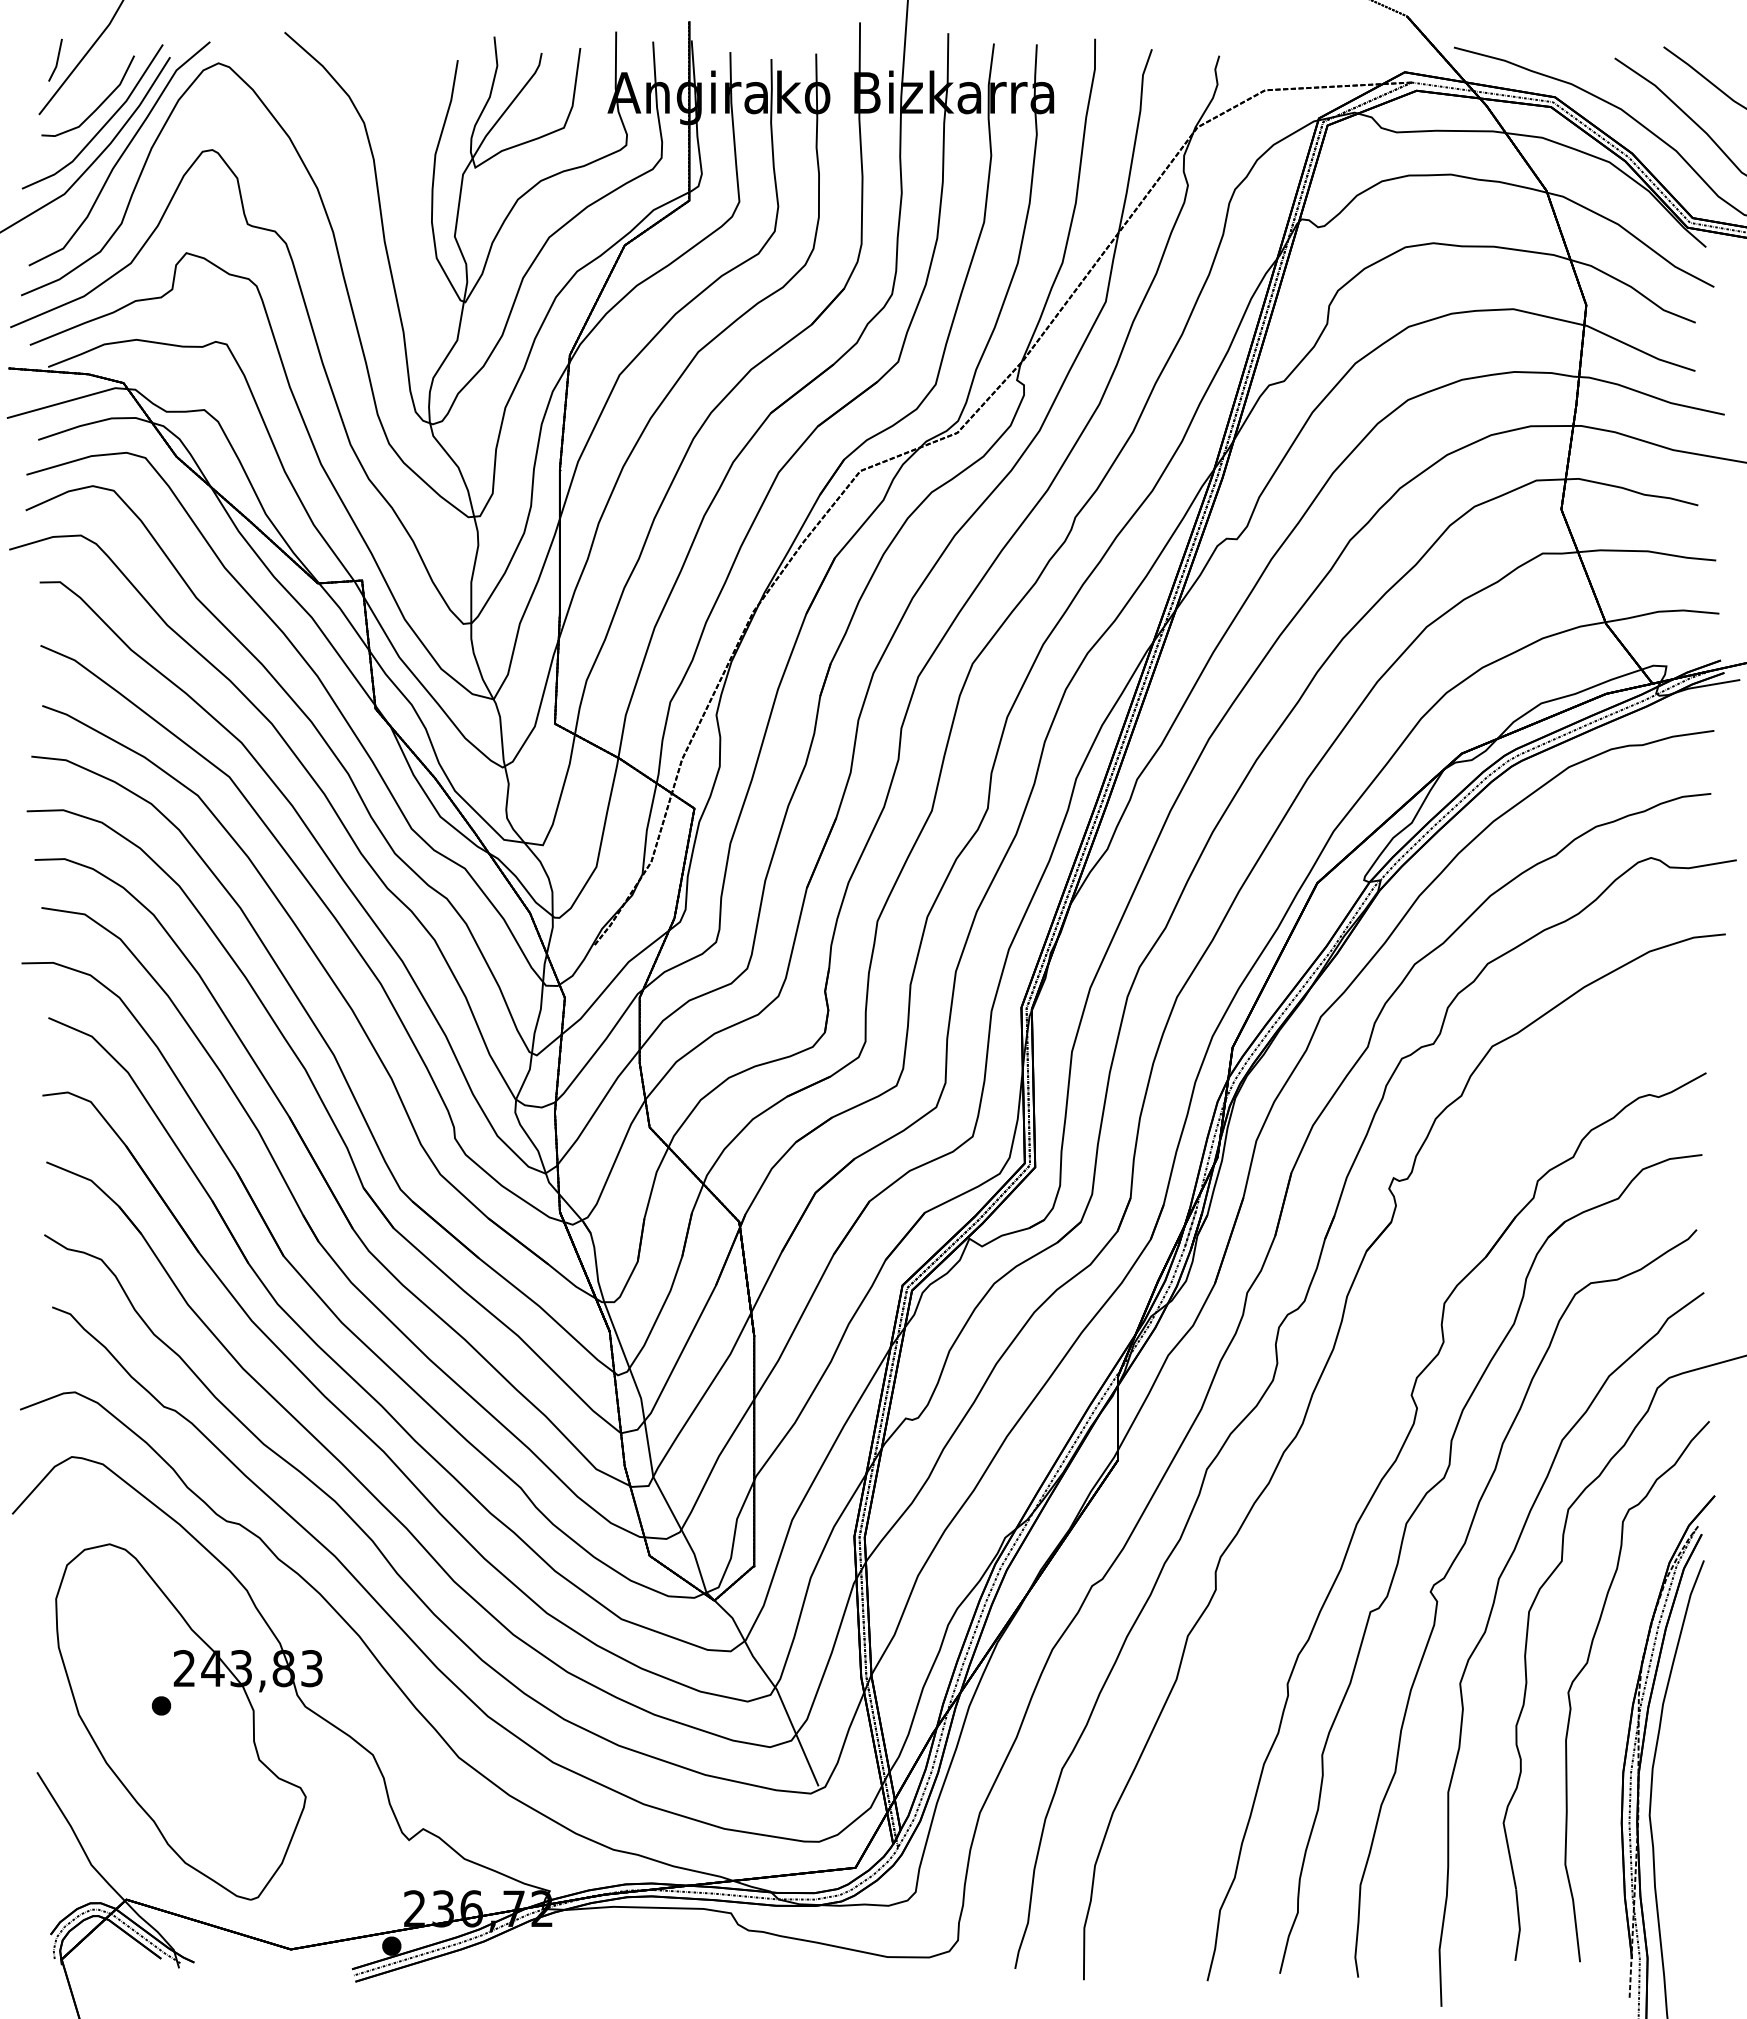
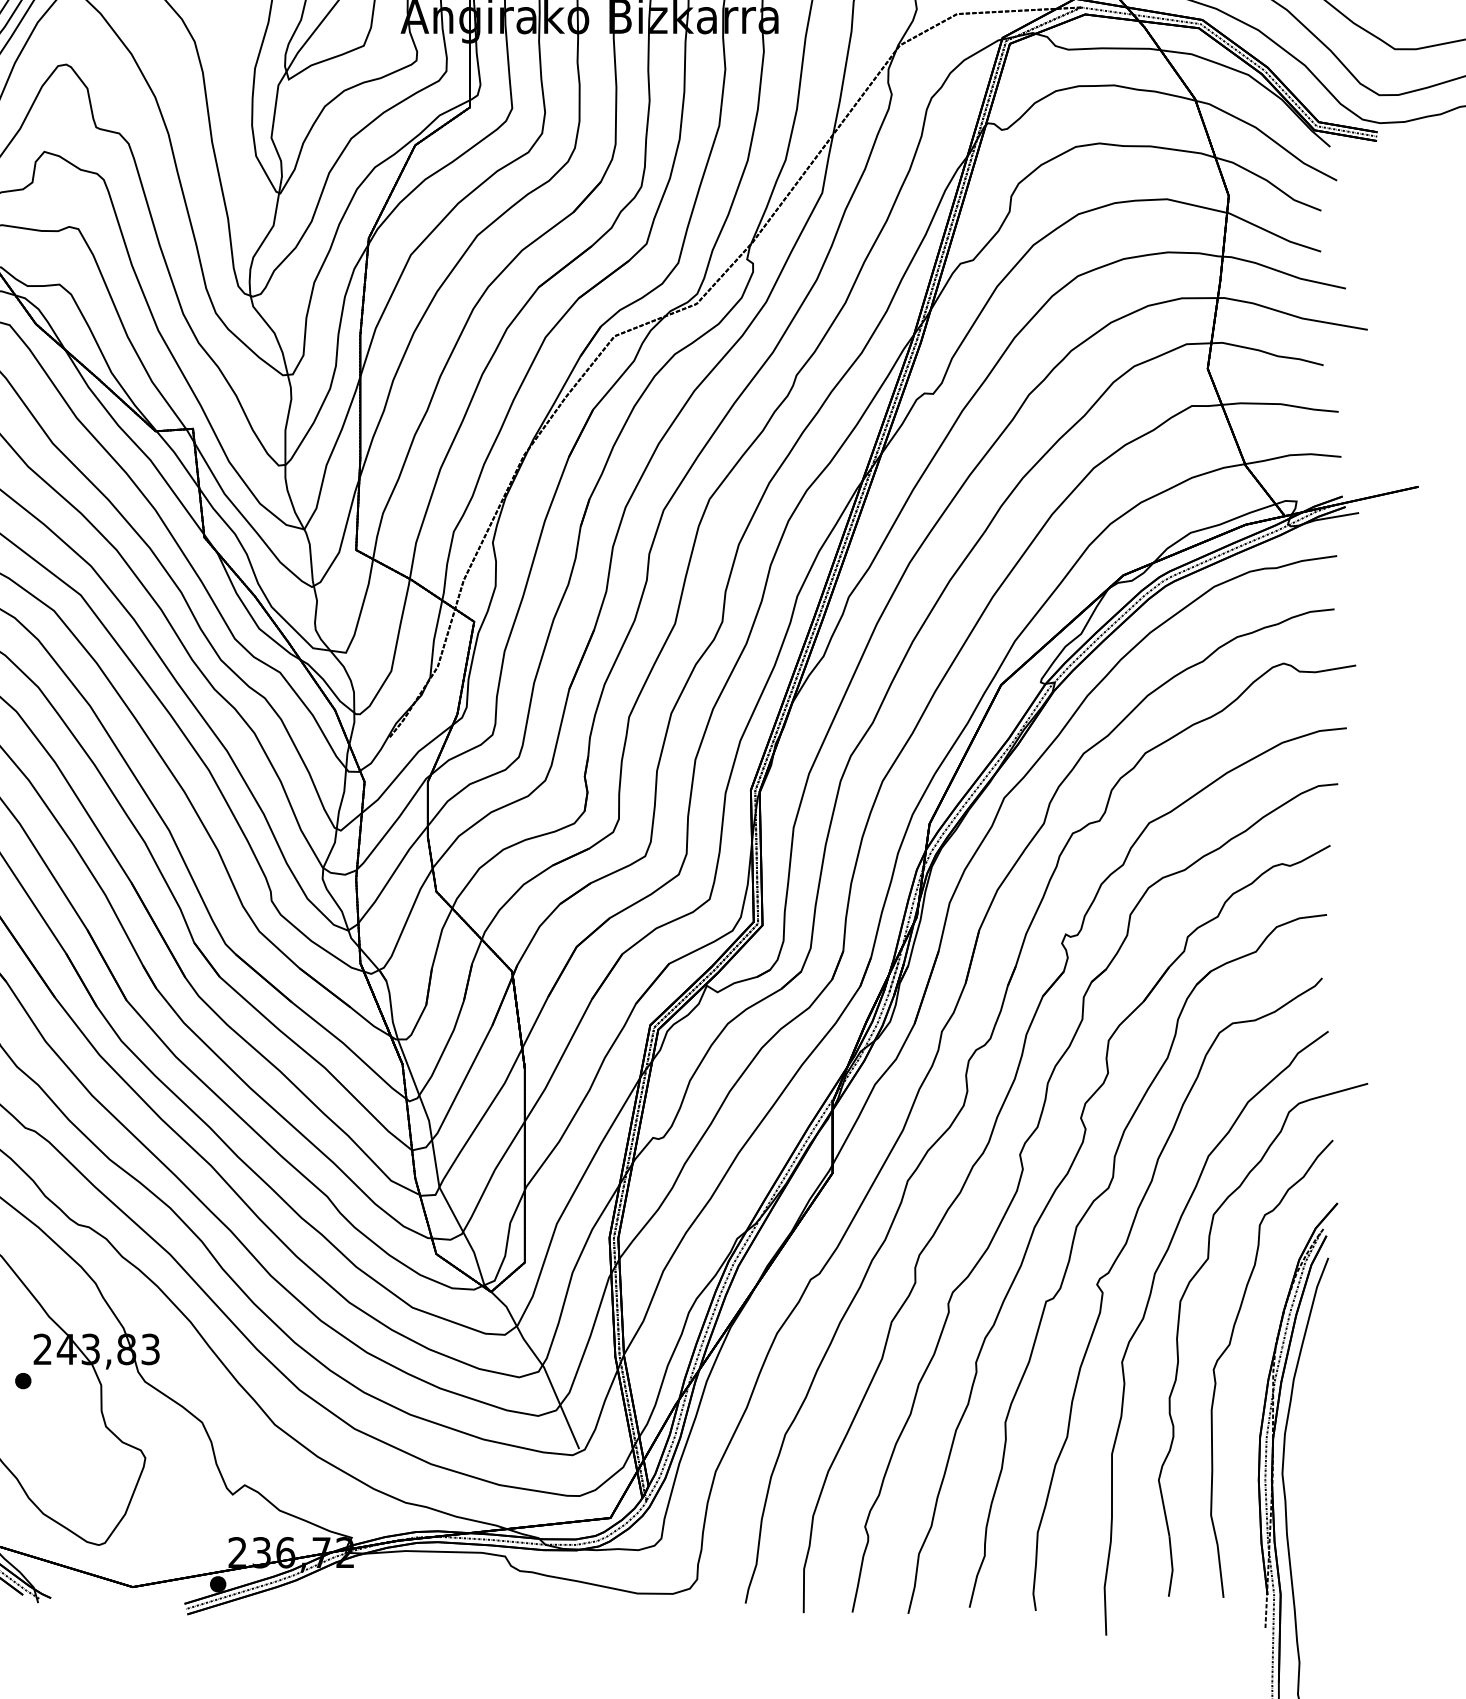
part: (1340, 1469) -> (1020, 1181), added

